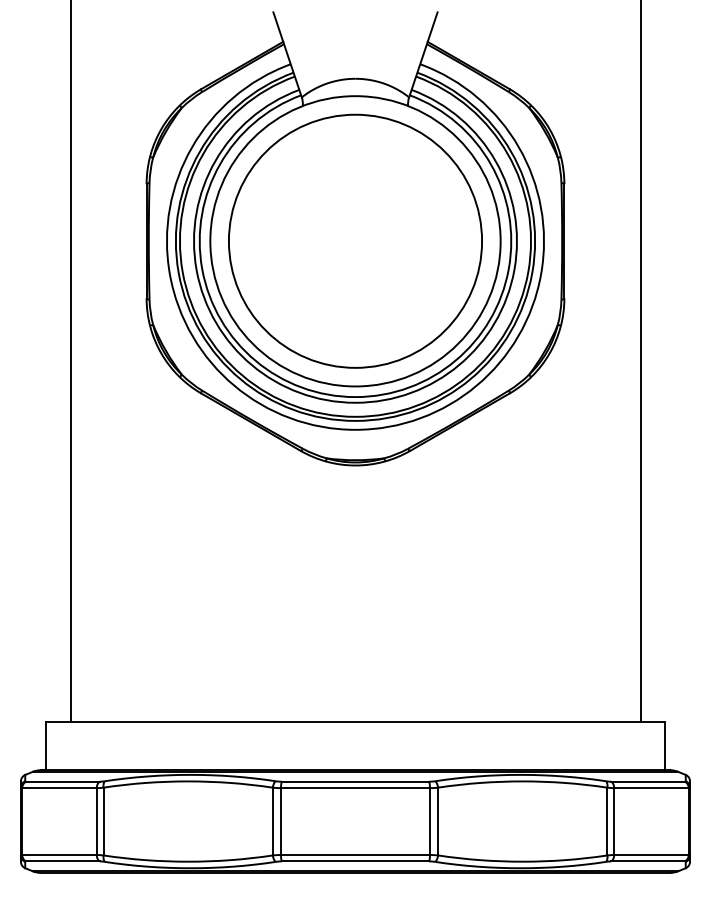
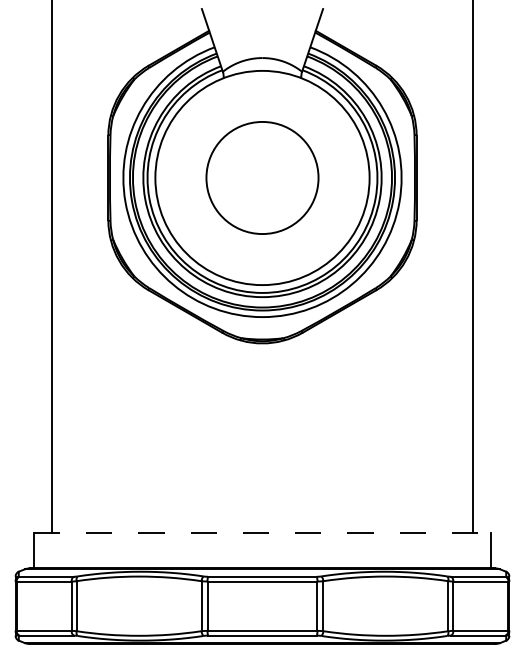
circle: (355, 240) -> (262, 177), size x0.6
line: (355, 723) -> (262, 533), solid -> dashed

